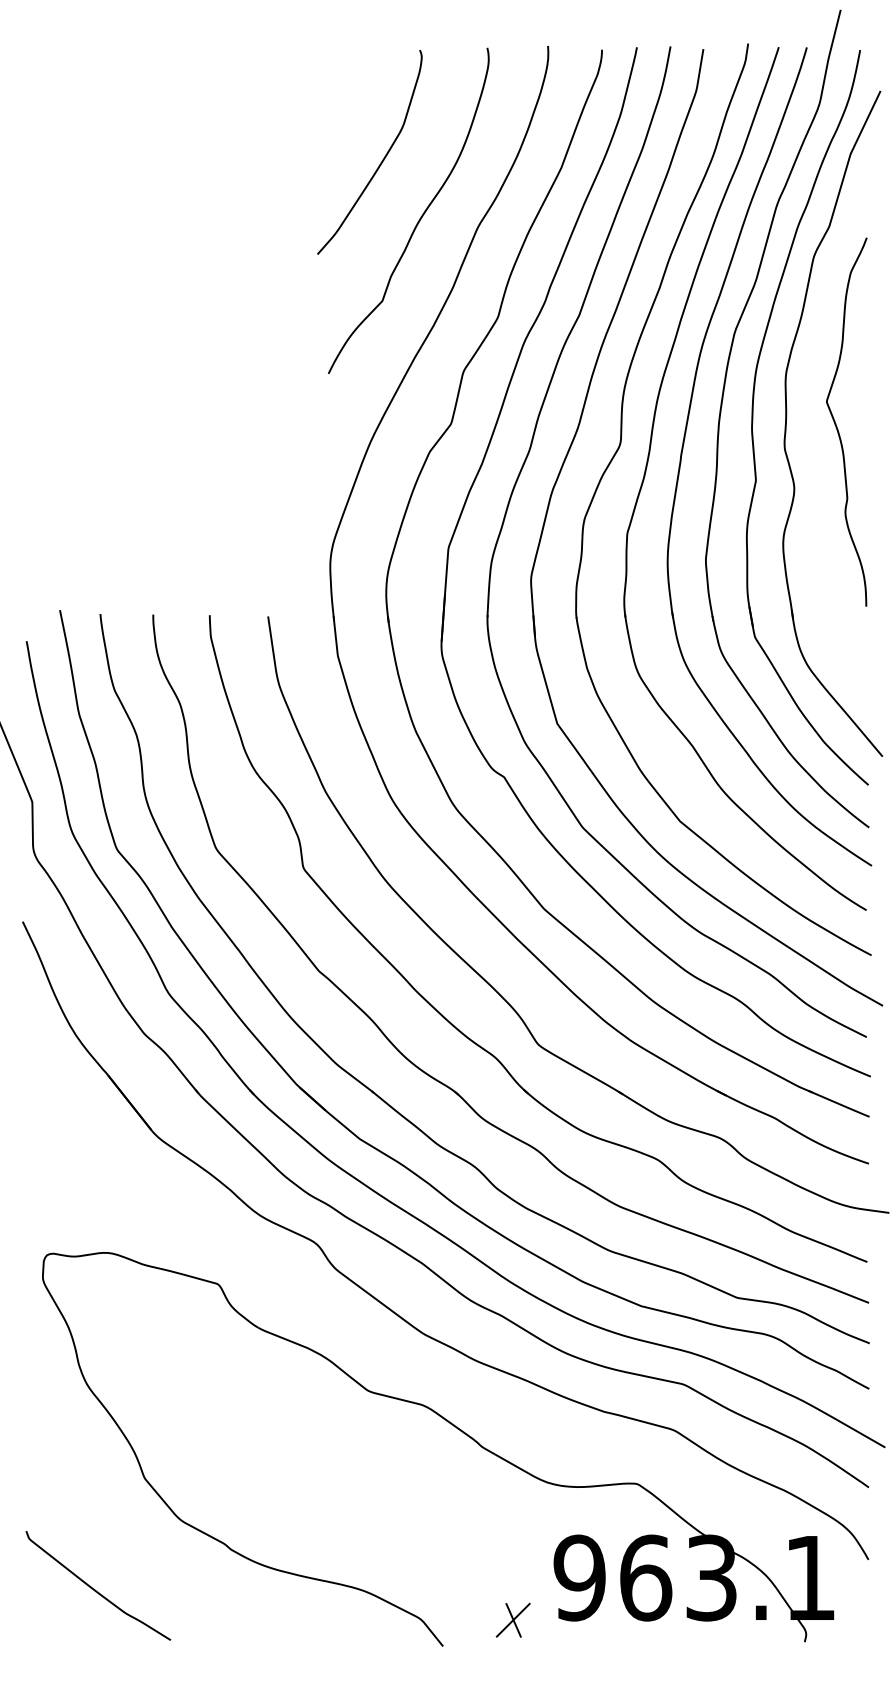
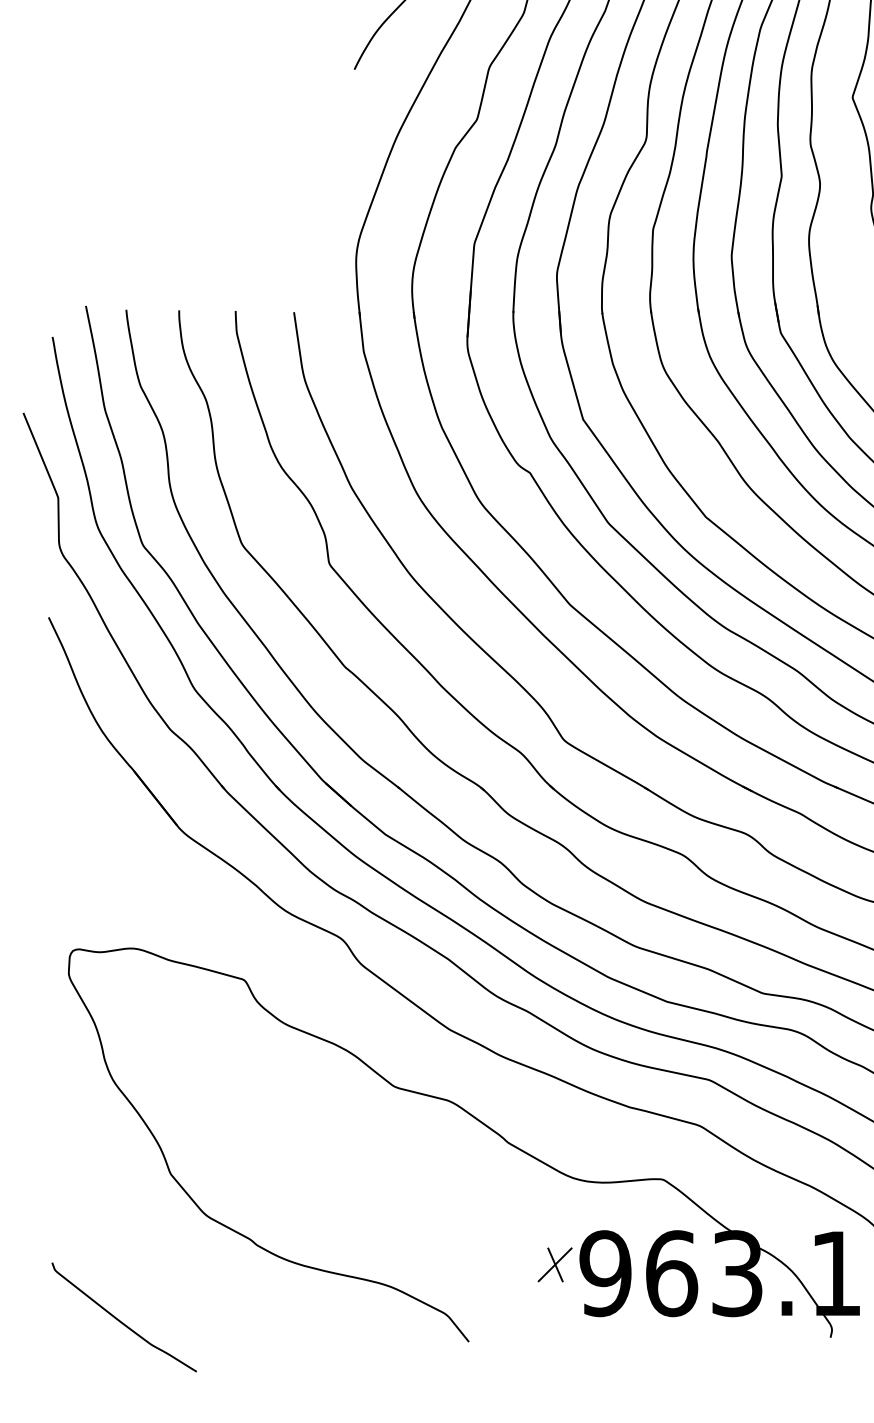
curve: (94, 1588) -> (120, 1320), moved
part: (512, 1619) -> (554, 1264), moved

